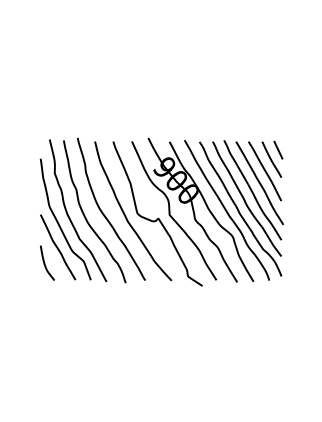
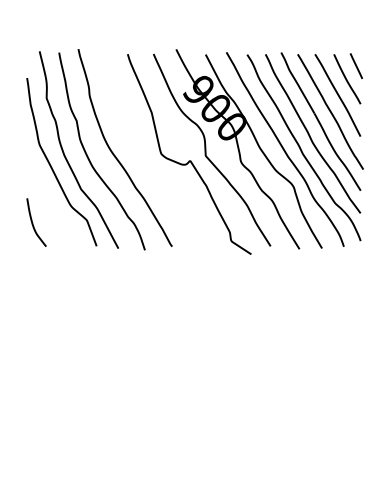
curve: (125, 214) -> (144, 155), removed
curve: (58, 247) -> (51, 200), removed

